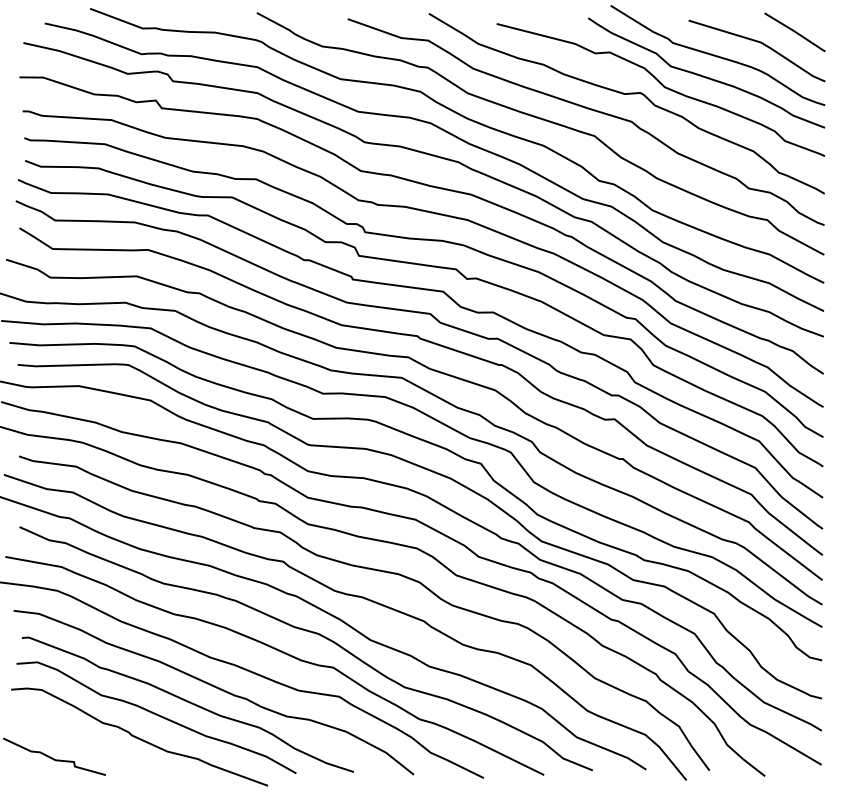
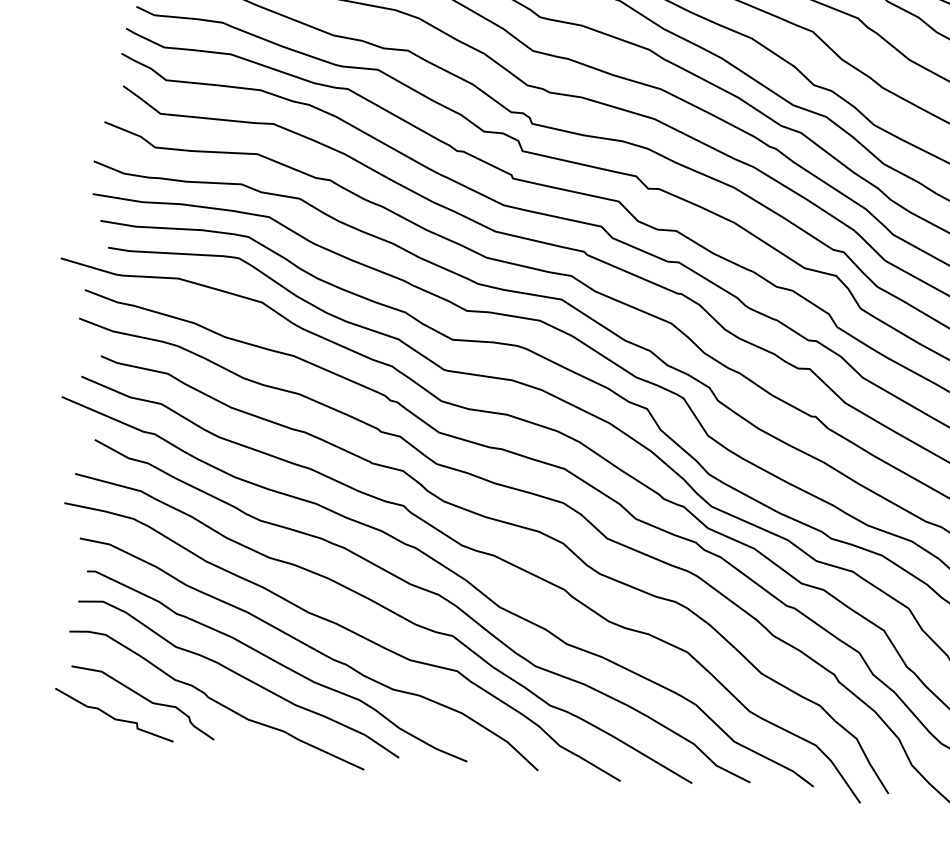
curve: (78, 741) -> (144, 699), added

